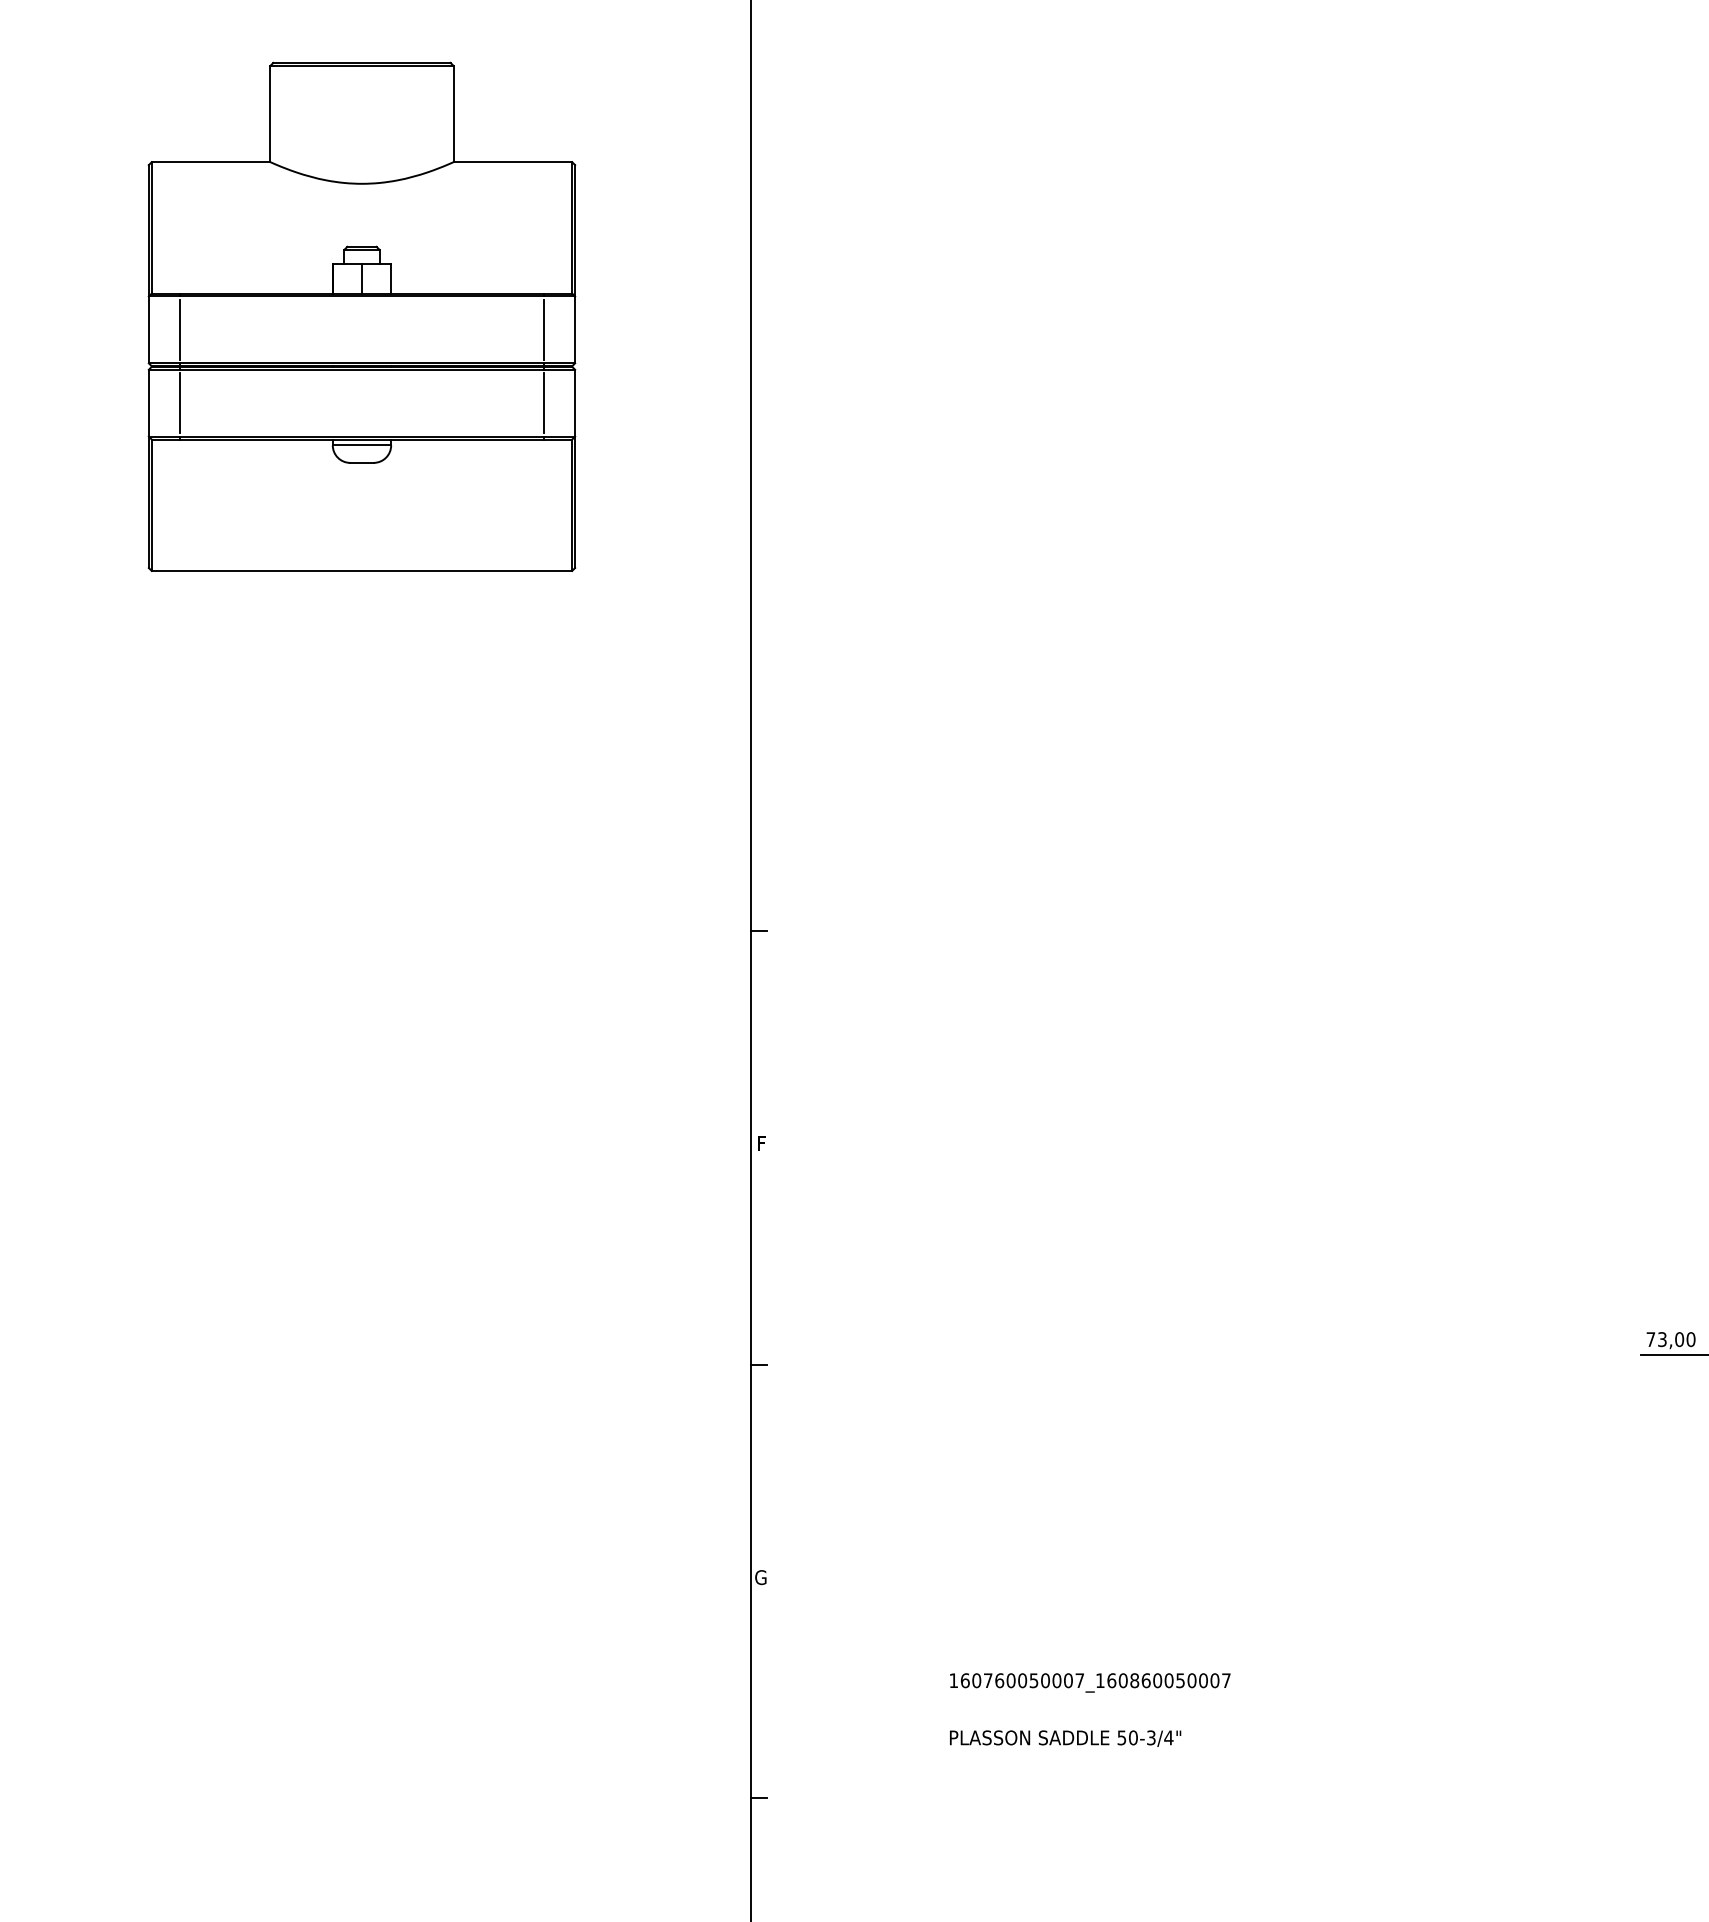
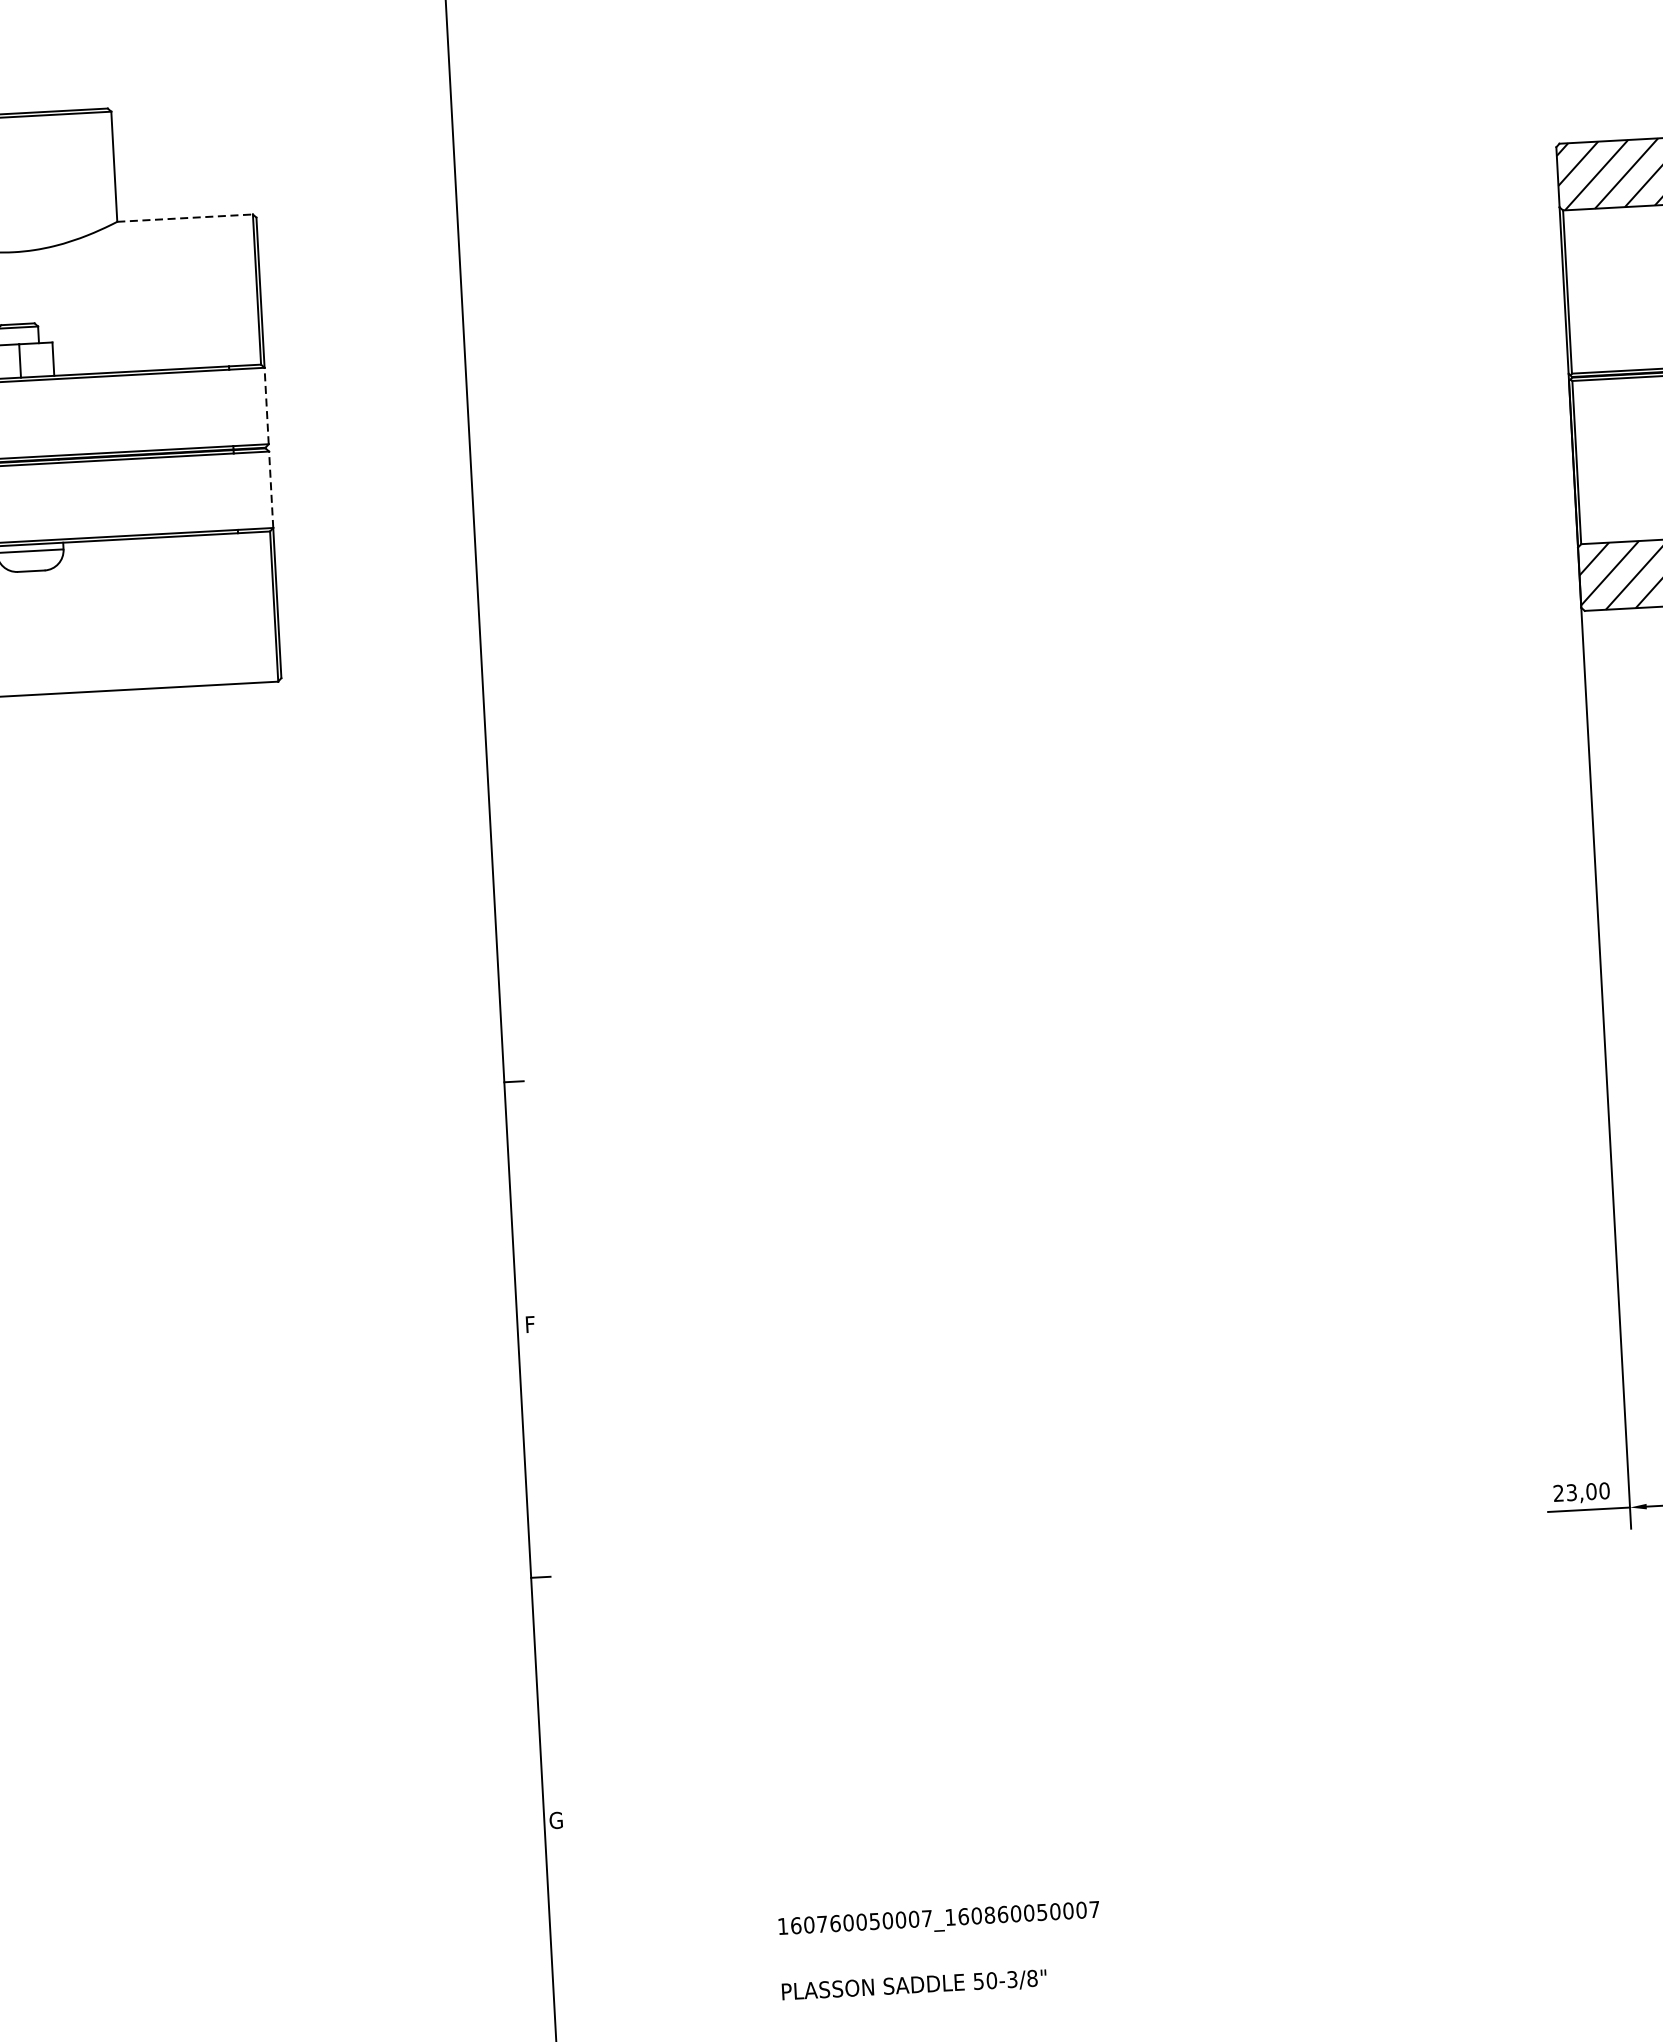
line: (513, 162) -> (185, 218), solid -> dashed
line: (544, 329) -> (231, 407), removed
line: (575, 329) -> (267, 405), solid -> dashed
line: (575, 402) -> (271, 488), solid -> dashed
line: (544, 403) -> (236, 492), removed
text: (1650, 1339) -> (1558, 1493), 73,00 -> 23,00
text: (1168, 1737) -> (1031, 1978), 50-3/4" -> 50-3/8"

